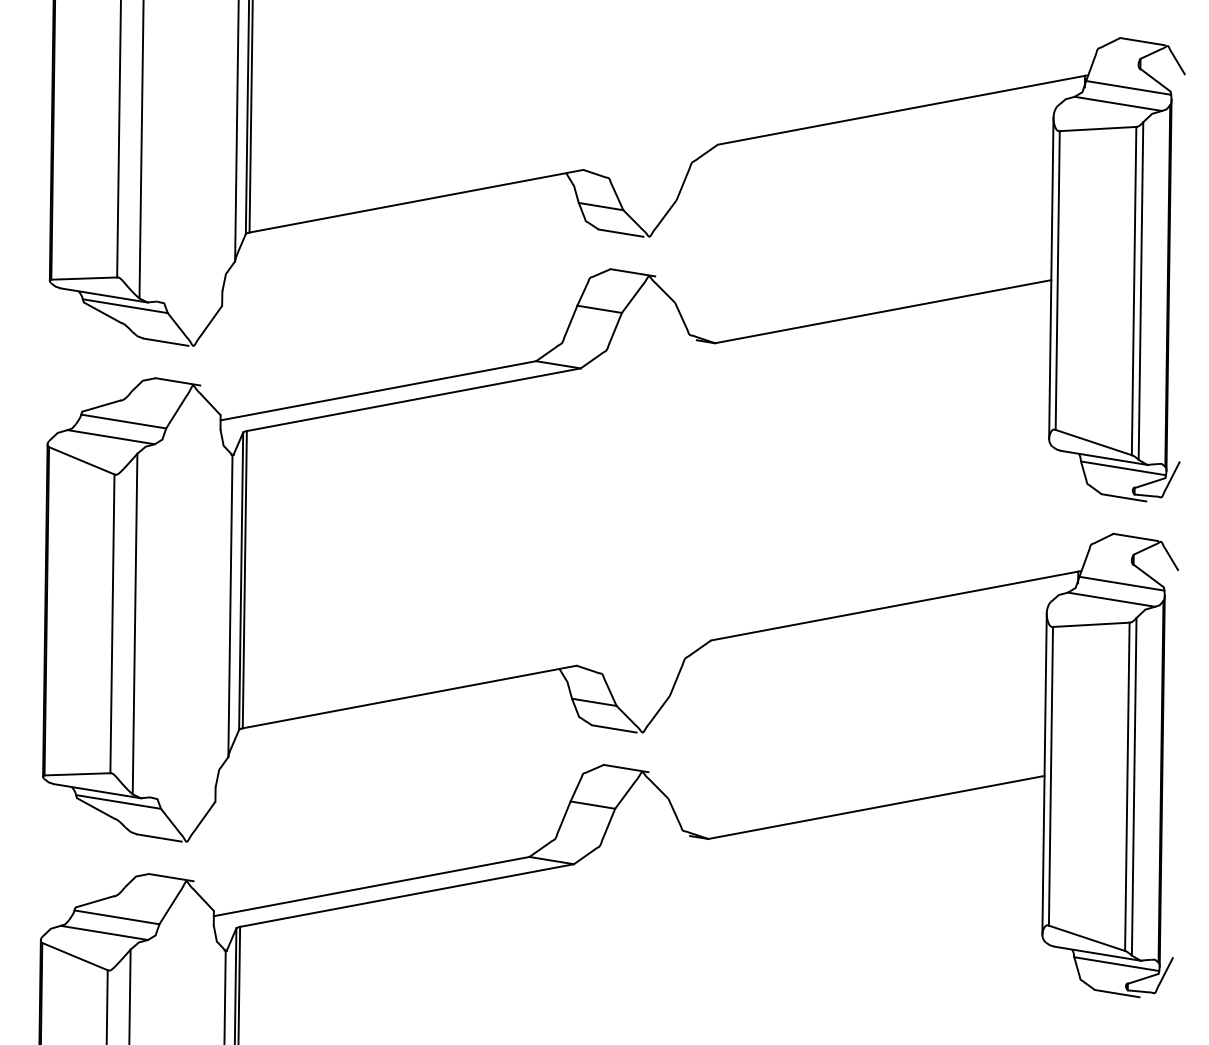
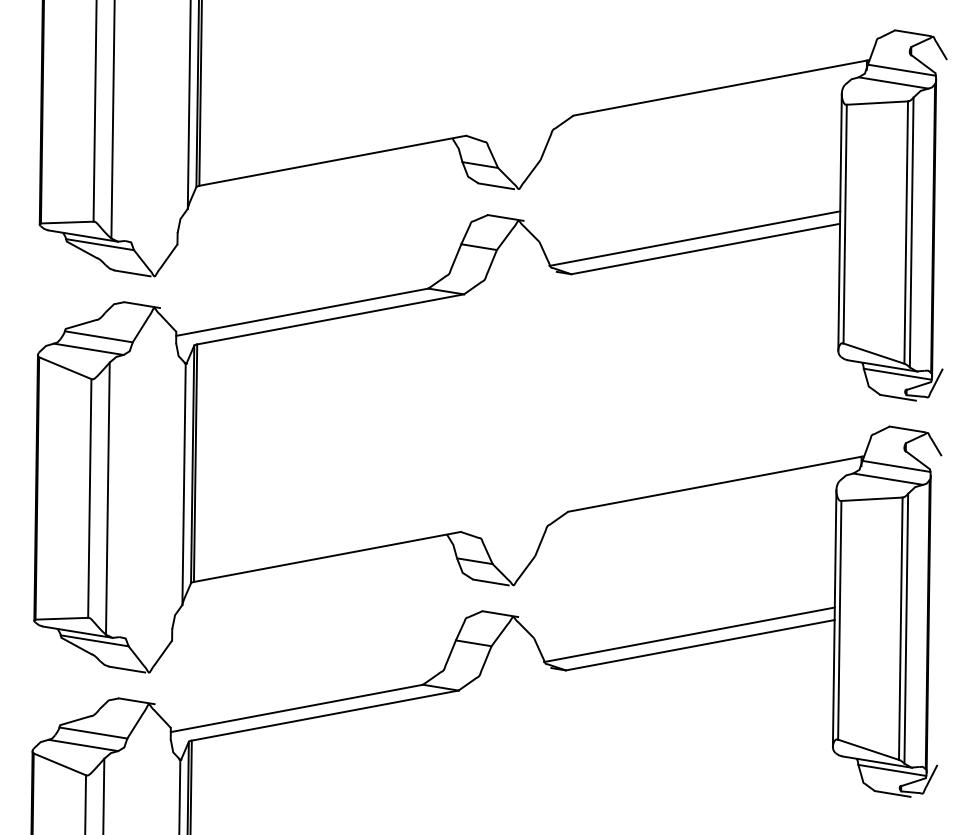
line: (869, 298) -> (694, 238), added
line: (862, 794) -> (689, 634), added

